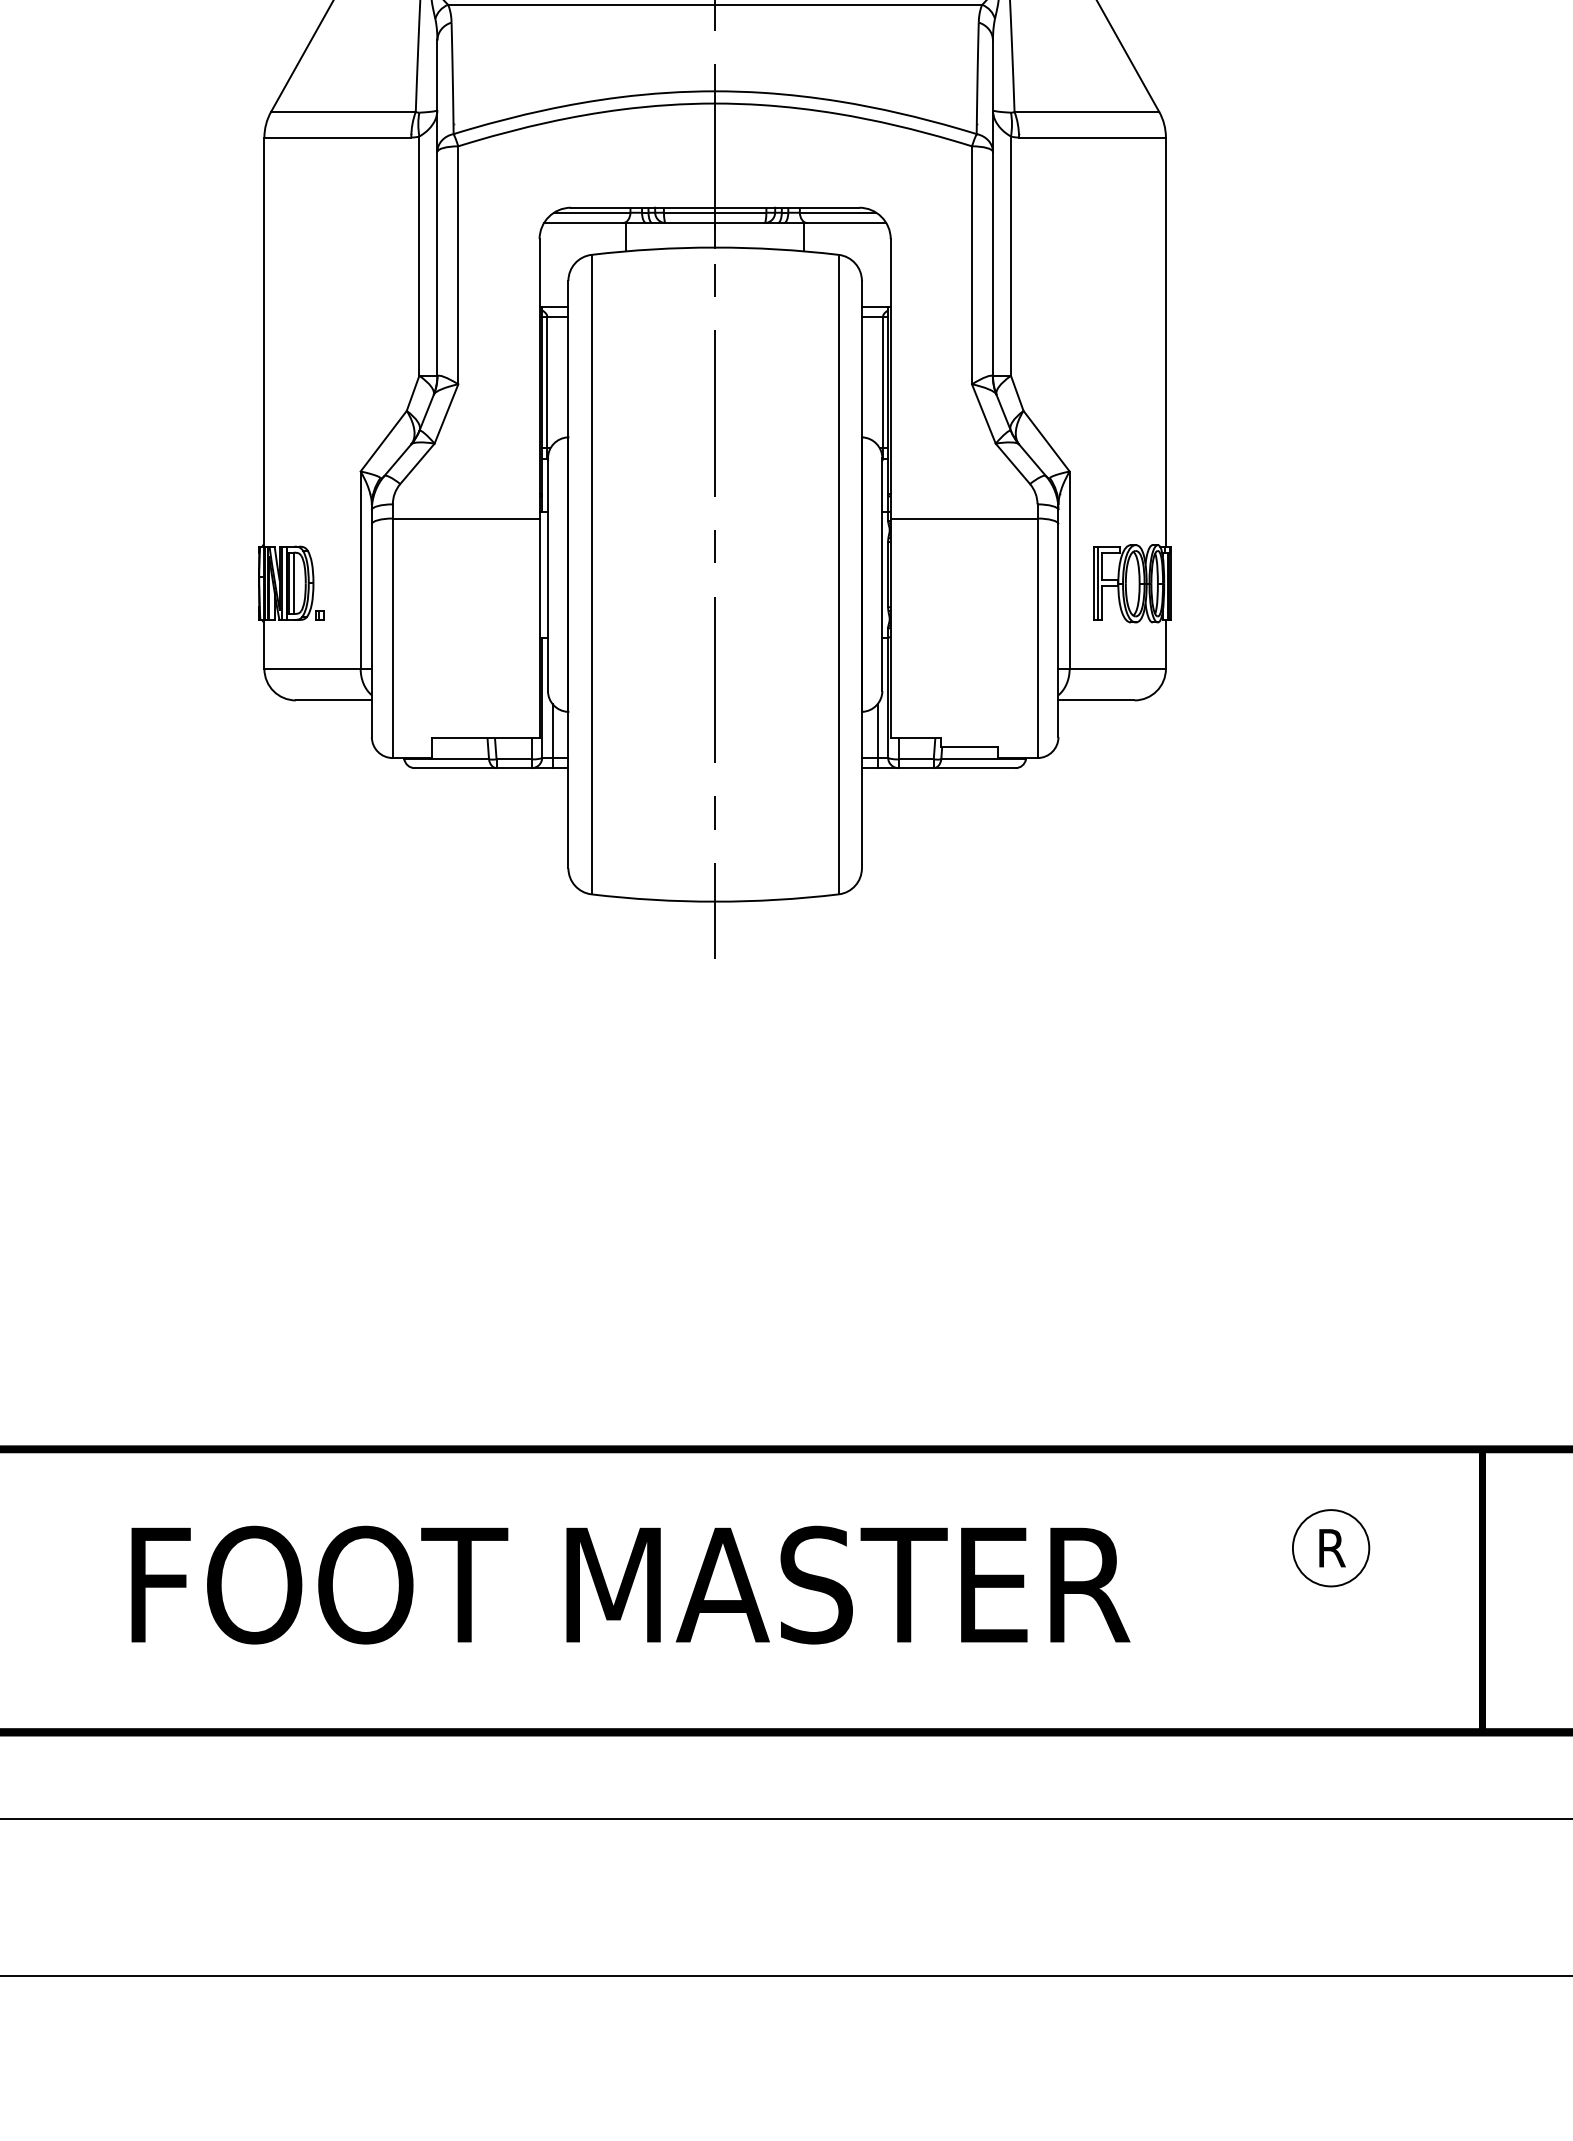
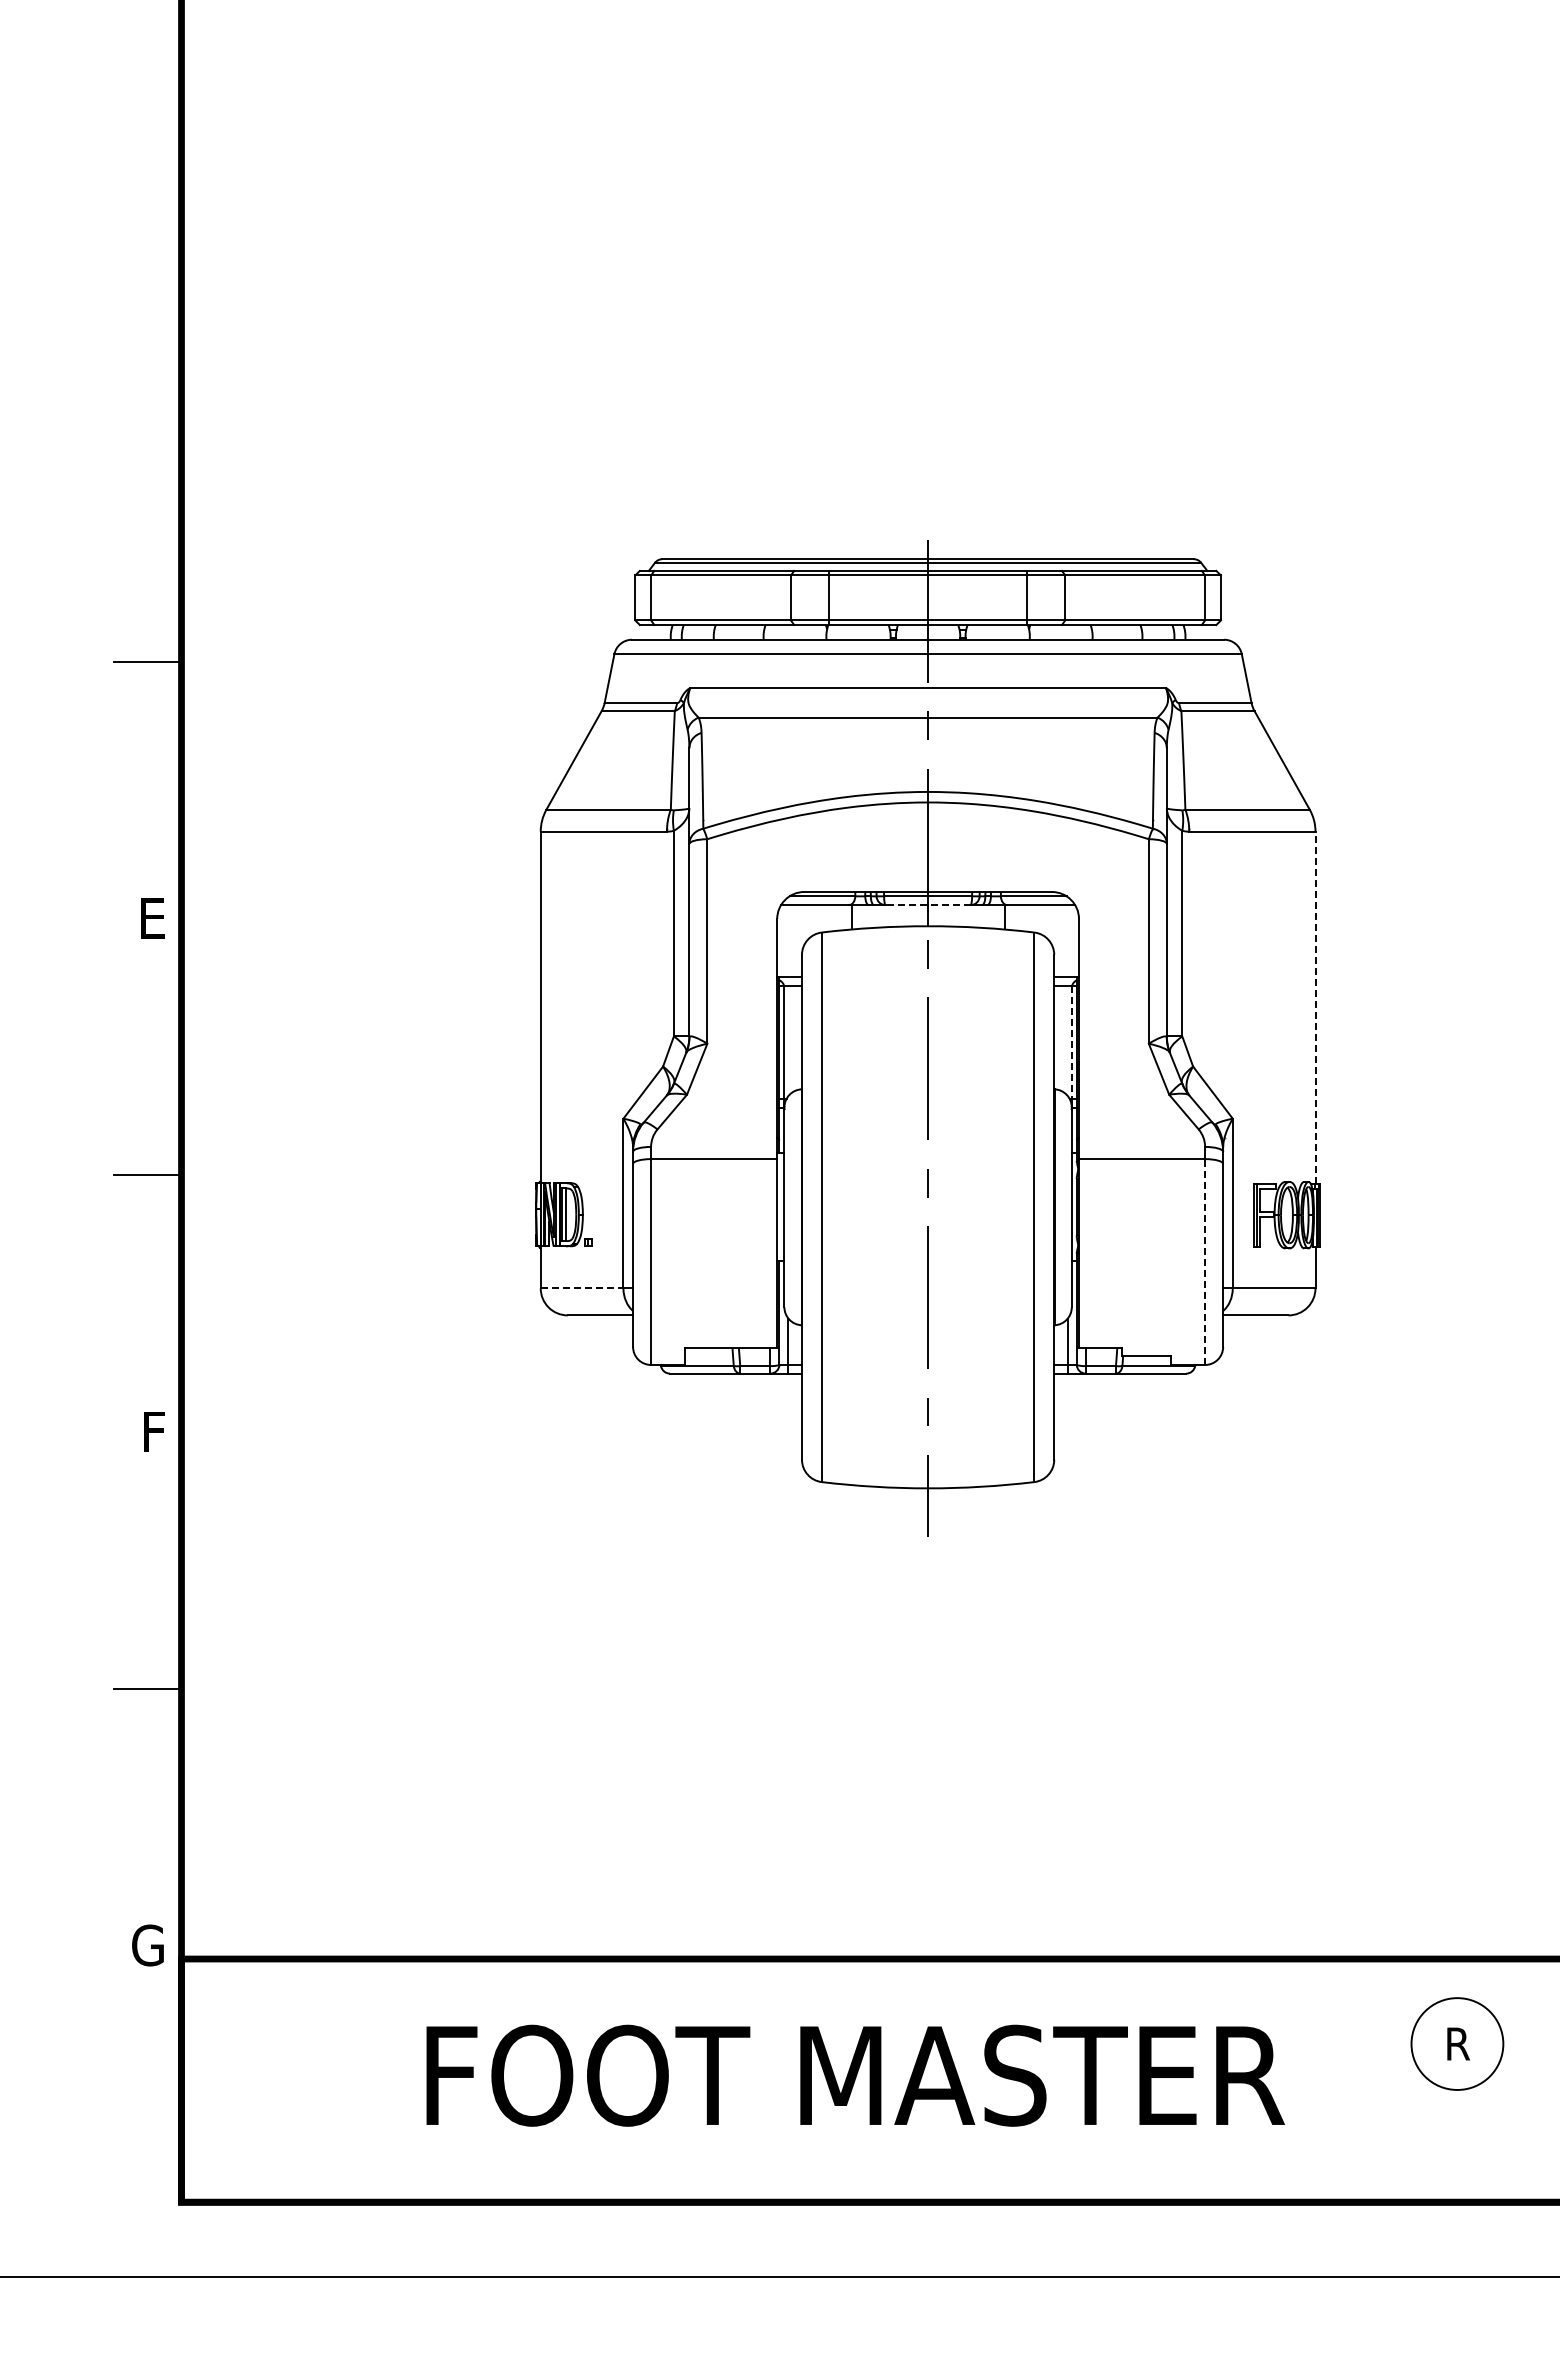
line: (715, 223) -> (928, 905), solid -> dashed
line: (1165, 342) -> (1315, 1007), solid -> dashed
line: (883, 384) -> (1072, 1043), solid -> dashed
line: (1037, 638) -> (1205, 1262), solid -> dashed
line: (313, 669) -> (582, 1288), solid -> dashed
circle: (1331, 1547) -> (1457, 2043), size x1.4

